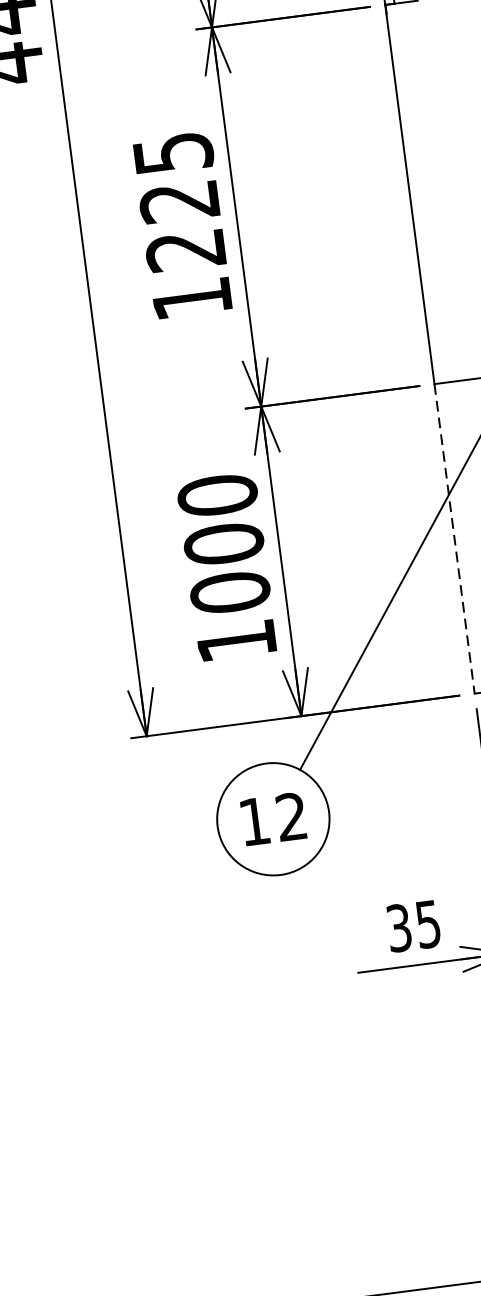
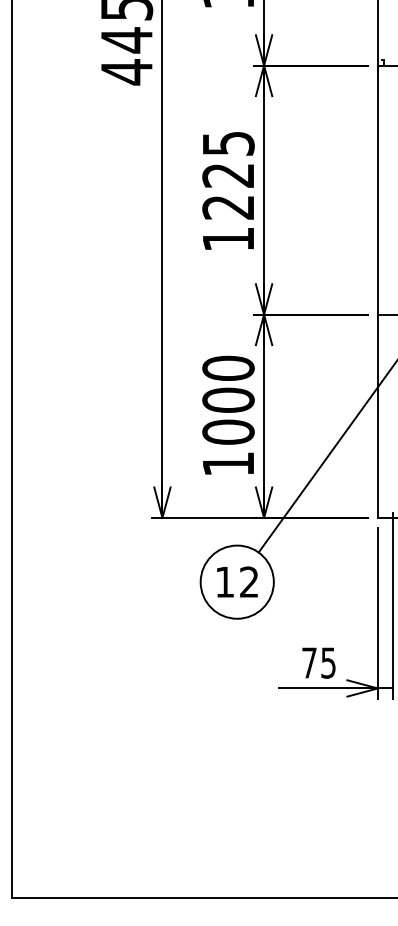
line: (454, 539) -> (377, 416), dashed -> solid
text: (399, 927) -> (309, 662), 35 -> 75

